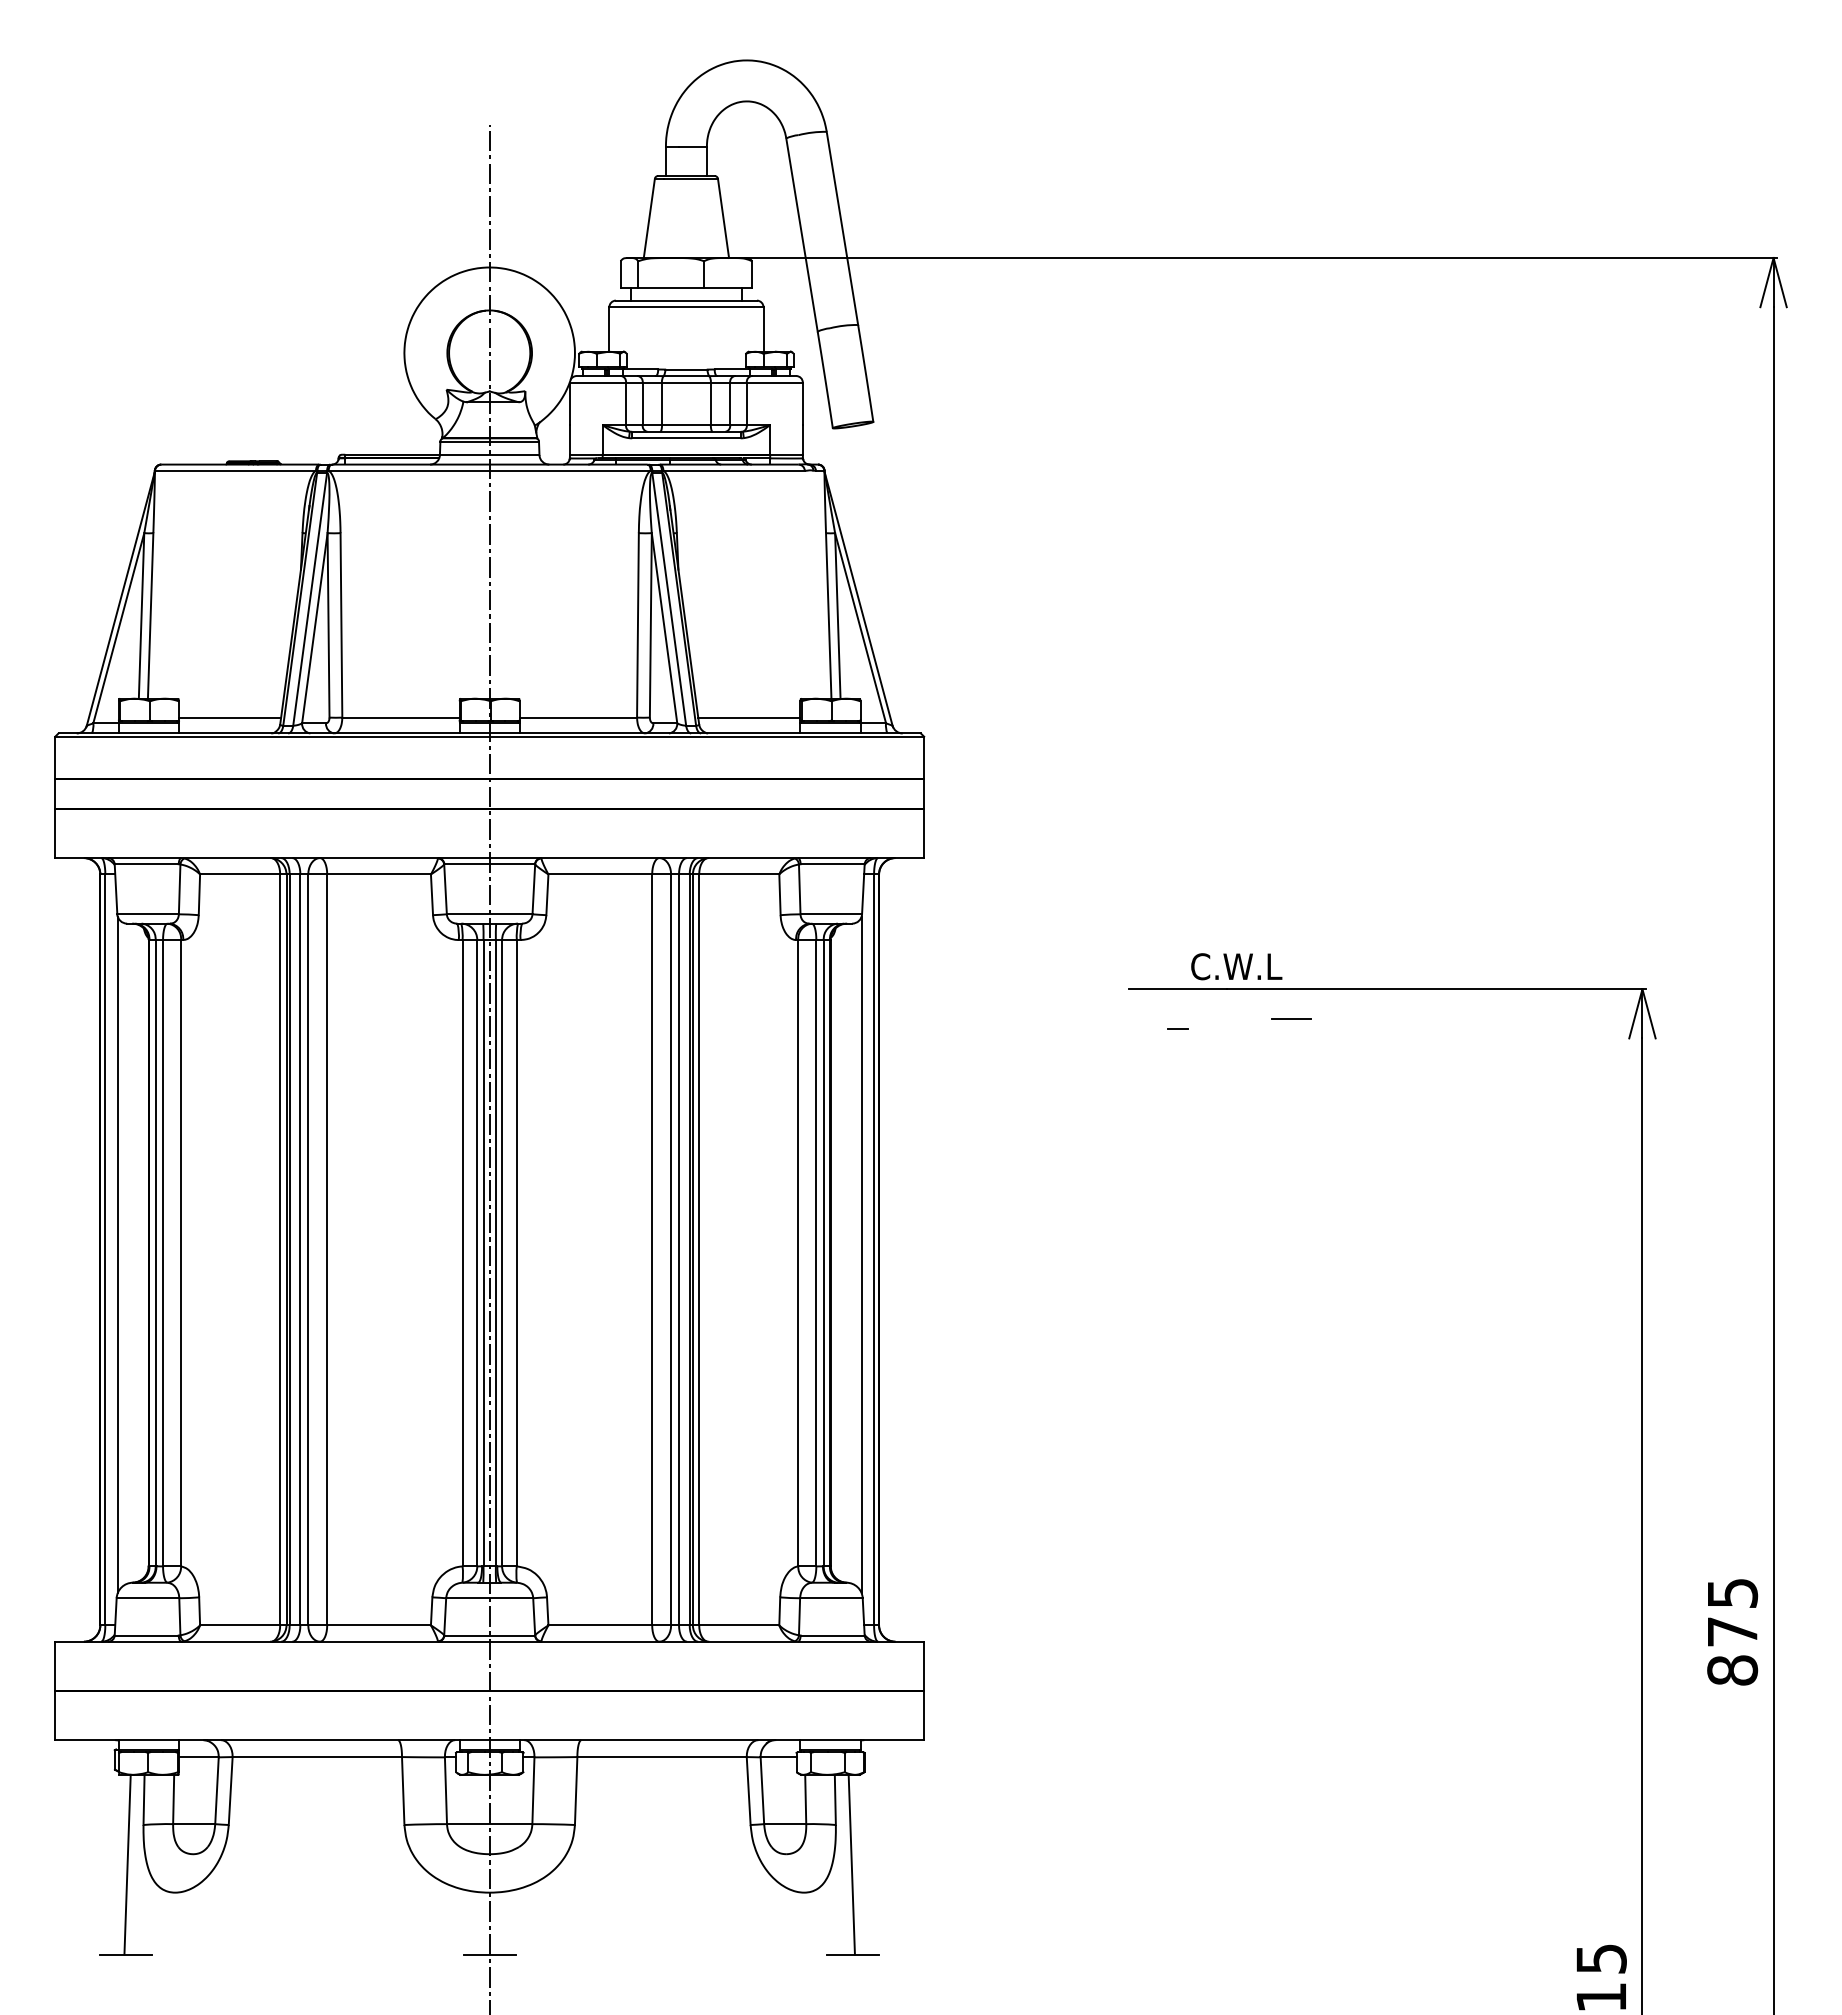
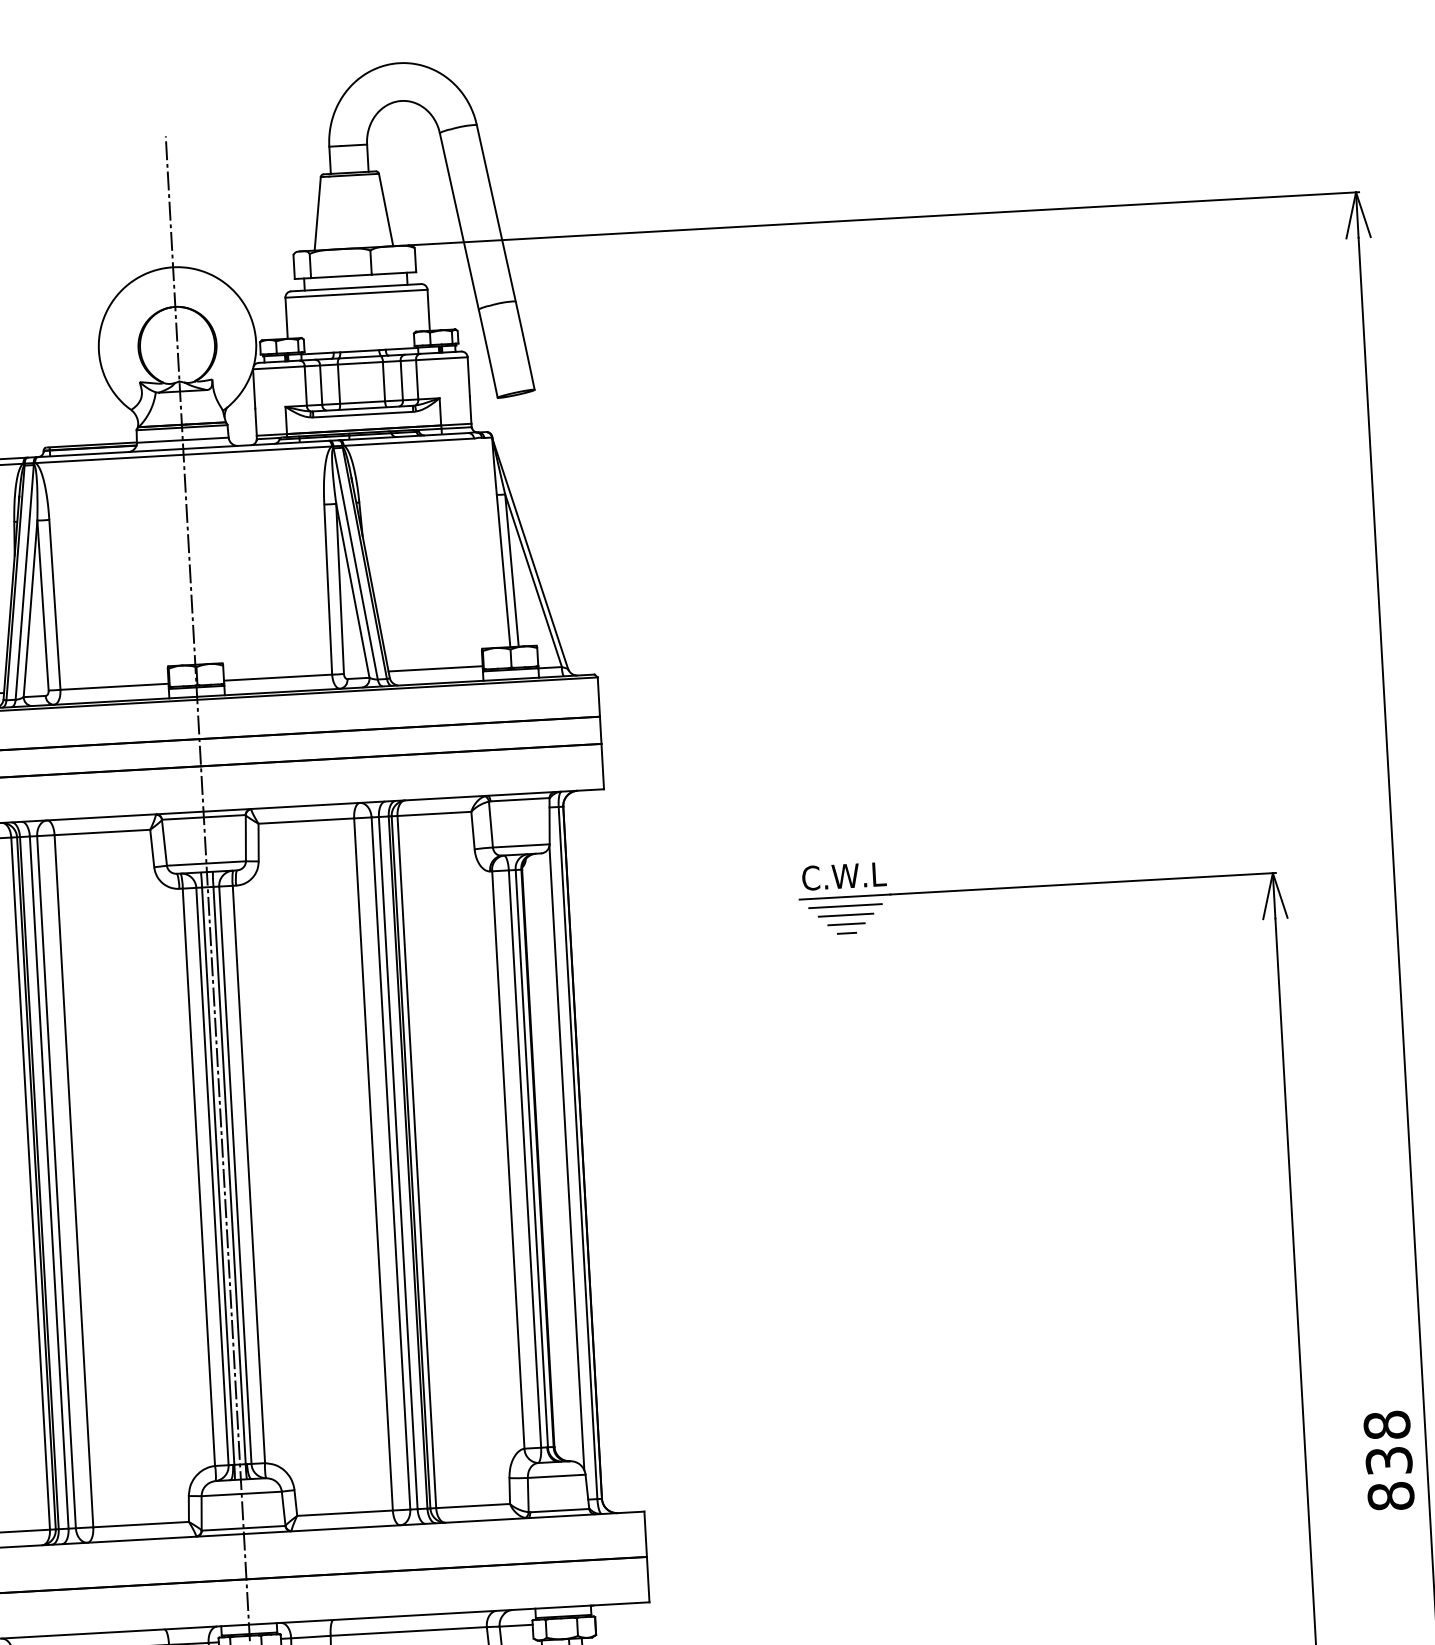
text: (1236, 966) -> (844, 876), moved
line: (1178, 998) -> (845, 905), added
line: (1177, 1008) -> (845, 914), added
line: (1291, 1018) -> (846, 924), moved
text: (1732, 1612) -> (1387, 1443), 875 -> 838

